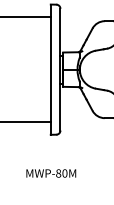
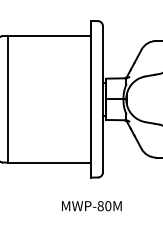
text: (50, 173) -> (91, 206), moved

